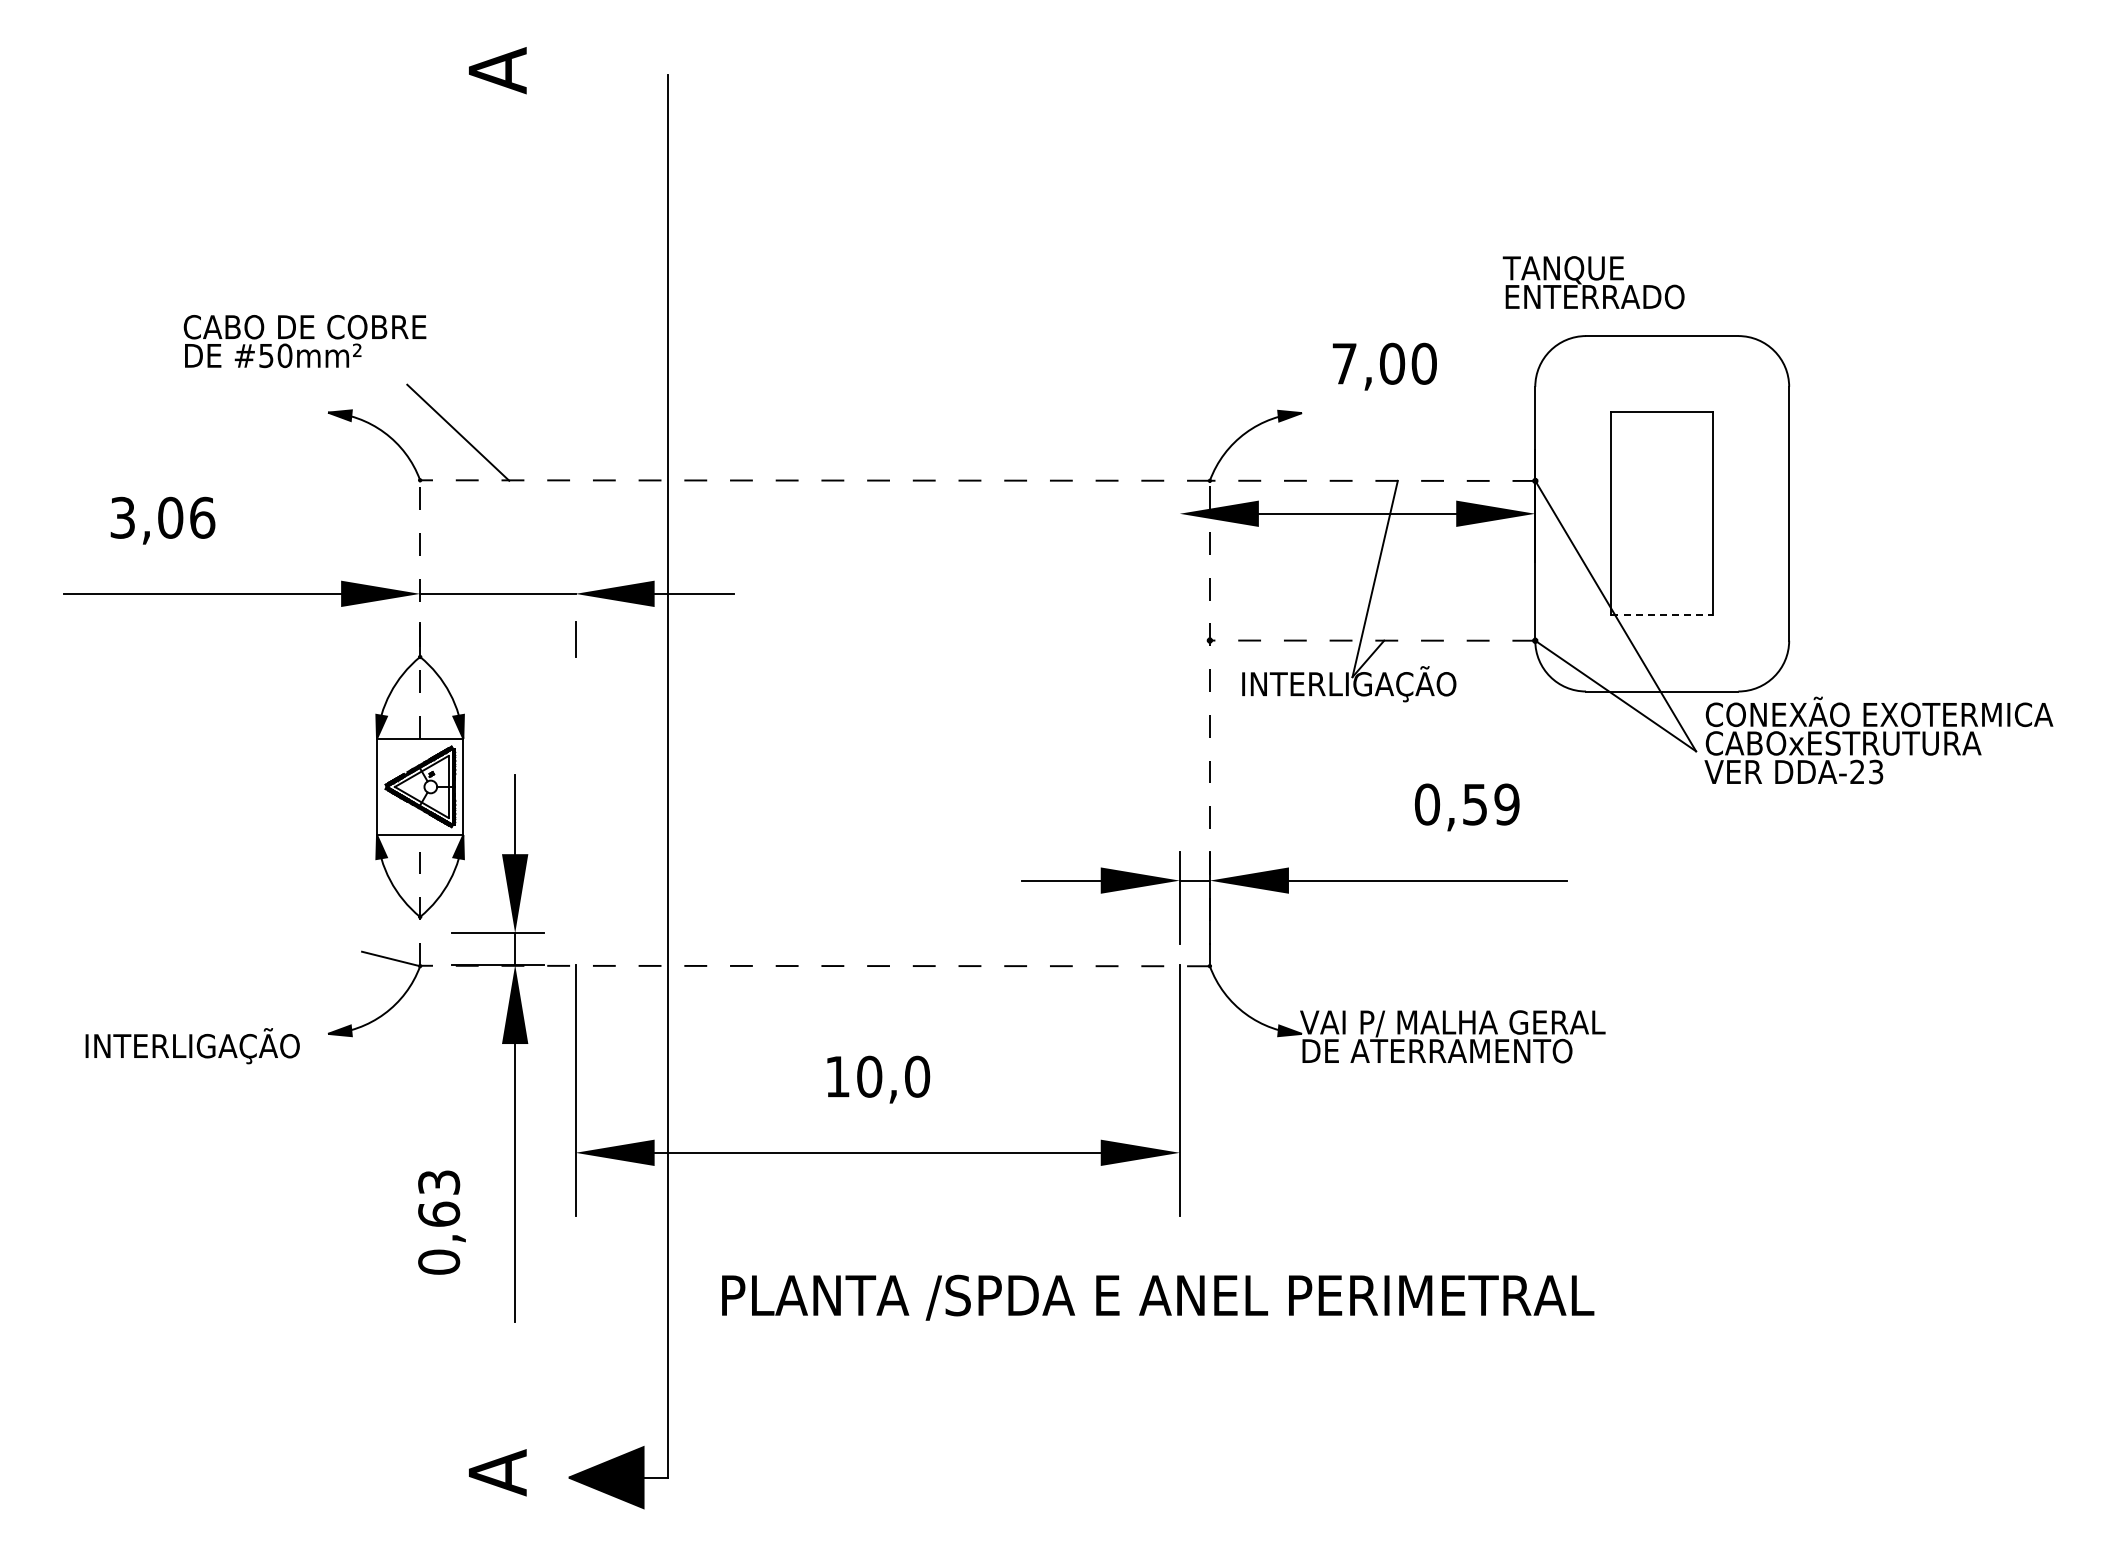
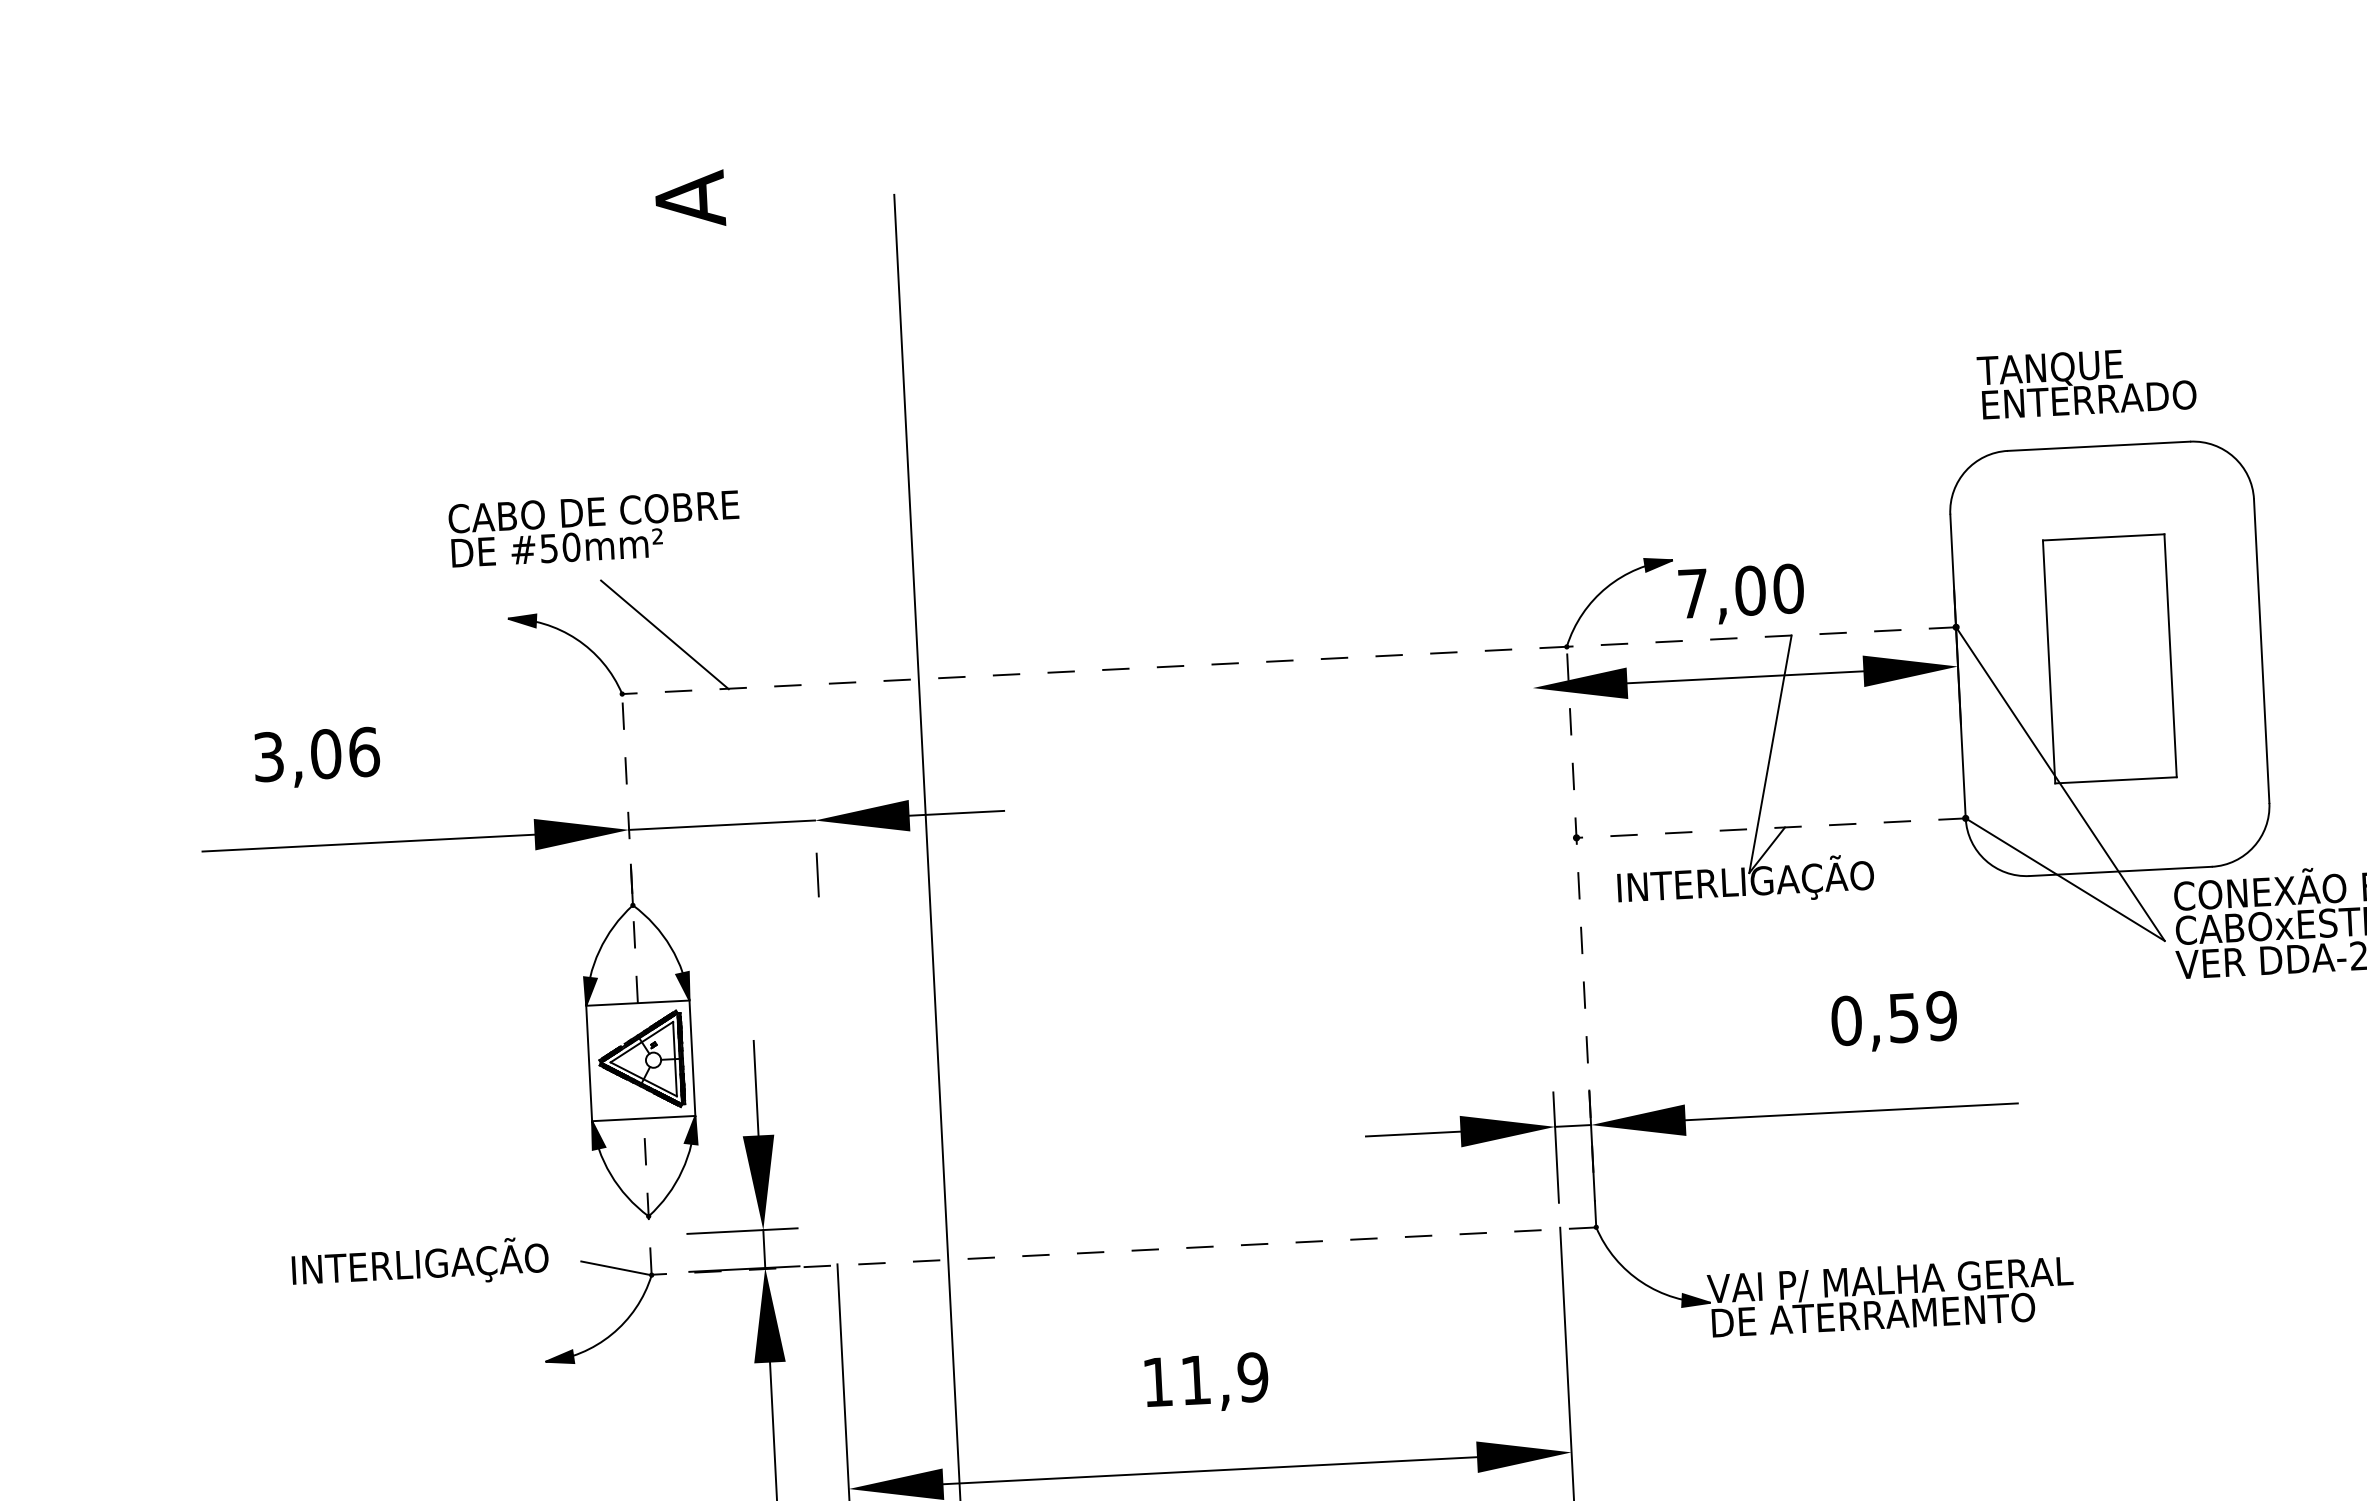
text: (1593, 282) -> (2086, 382), moved
text: (304, 341) -> (593, 529), moved
text: (1384, 366) -> (1741, 594), moved
line: (1662, 615) -> (2116, 780), dashed -> solid
text: (192, 1046) -> (420, 1264), moved
text: (893, 1076) -> (1224, 1378), 10,0 -> 11,9

